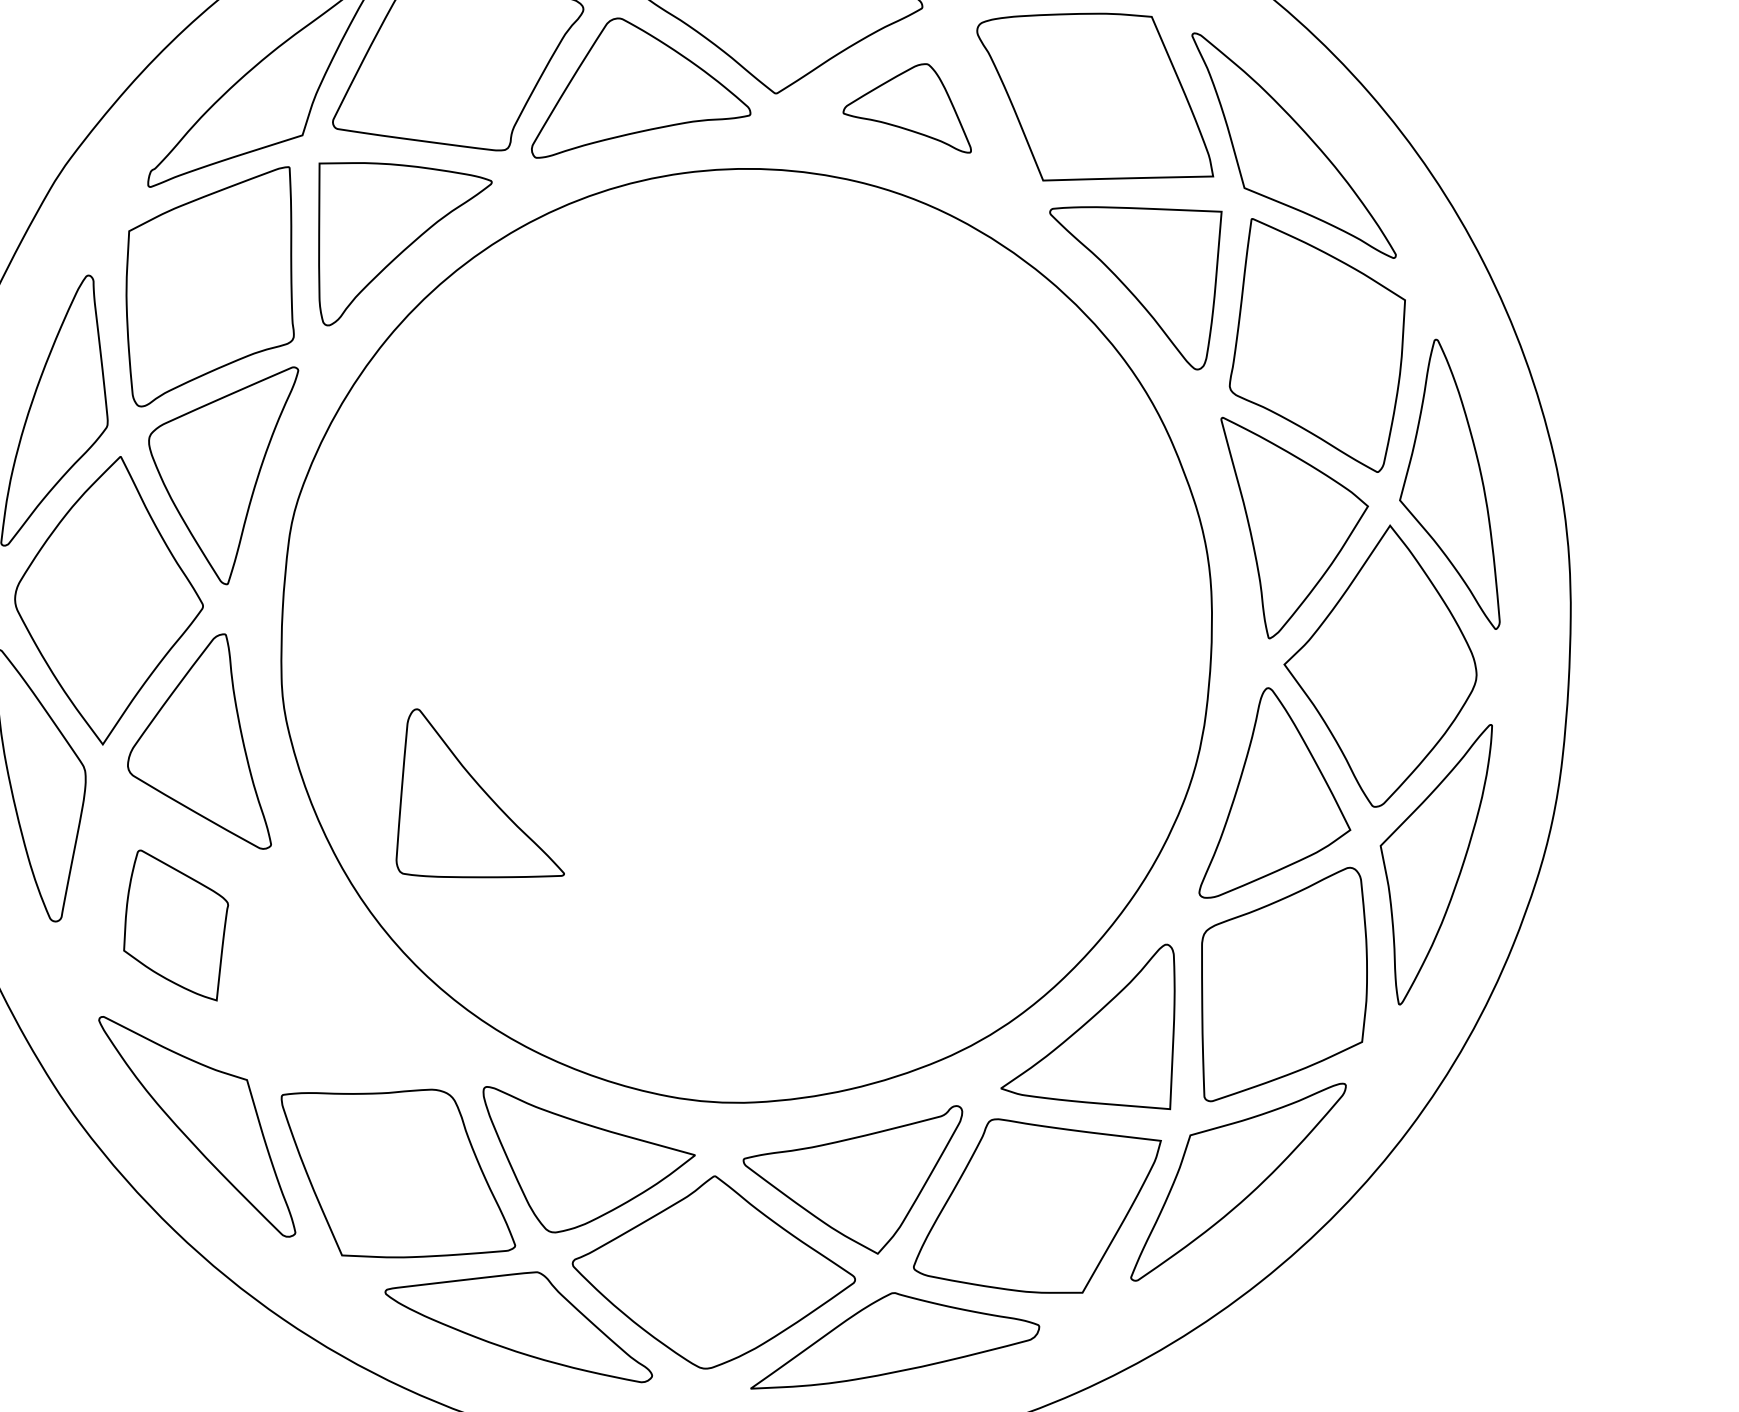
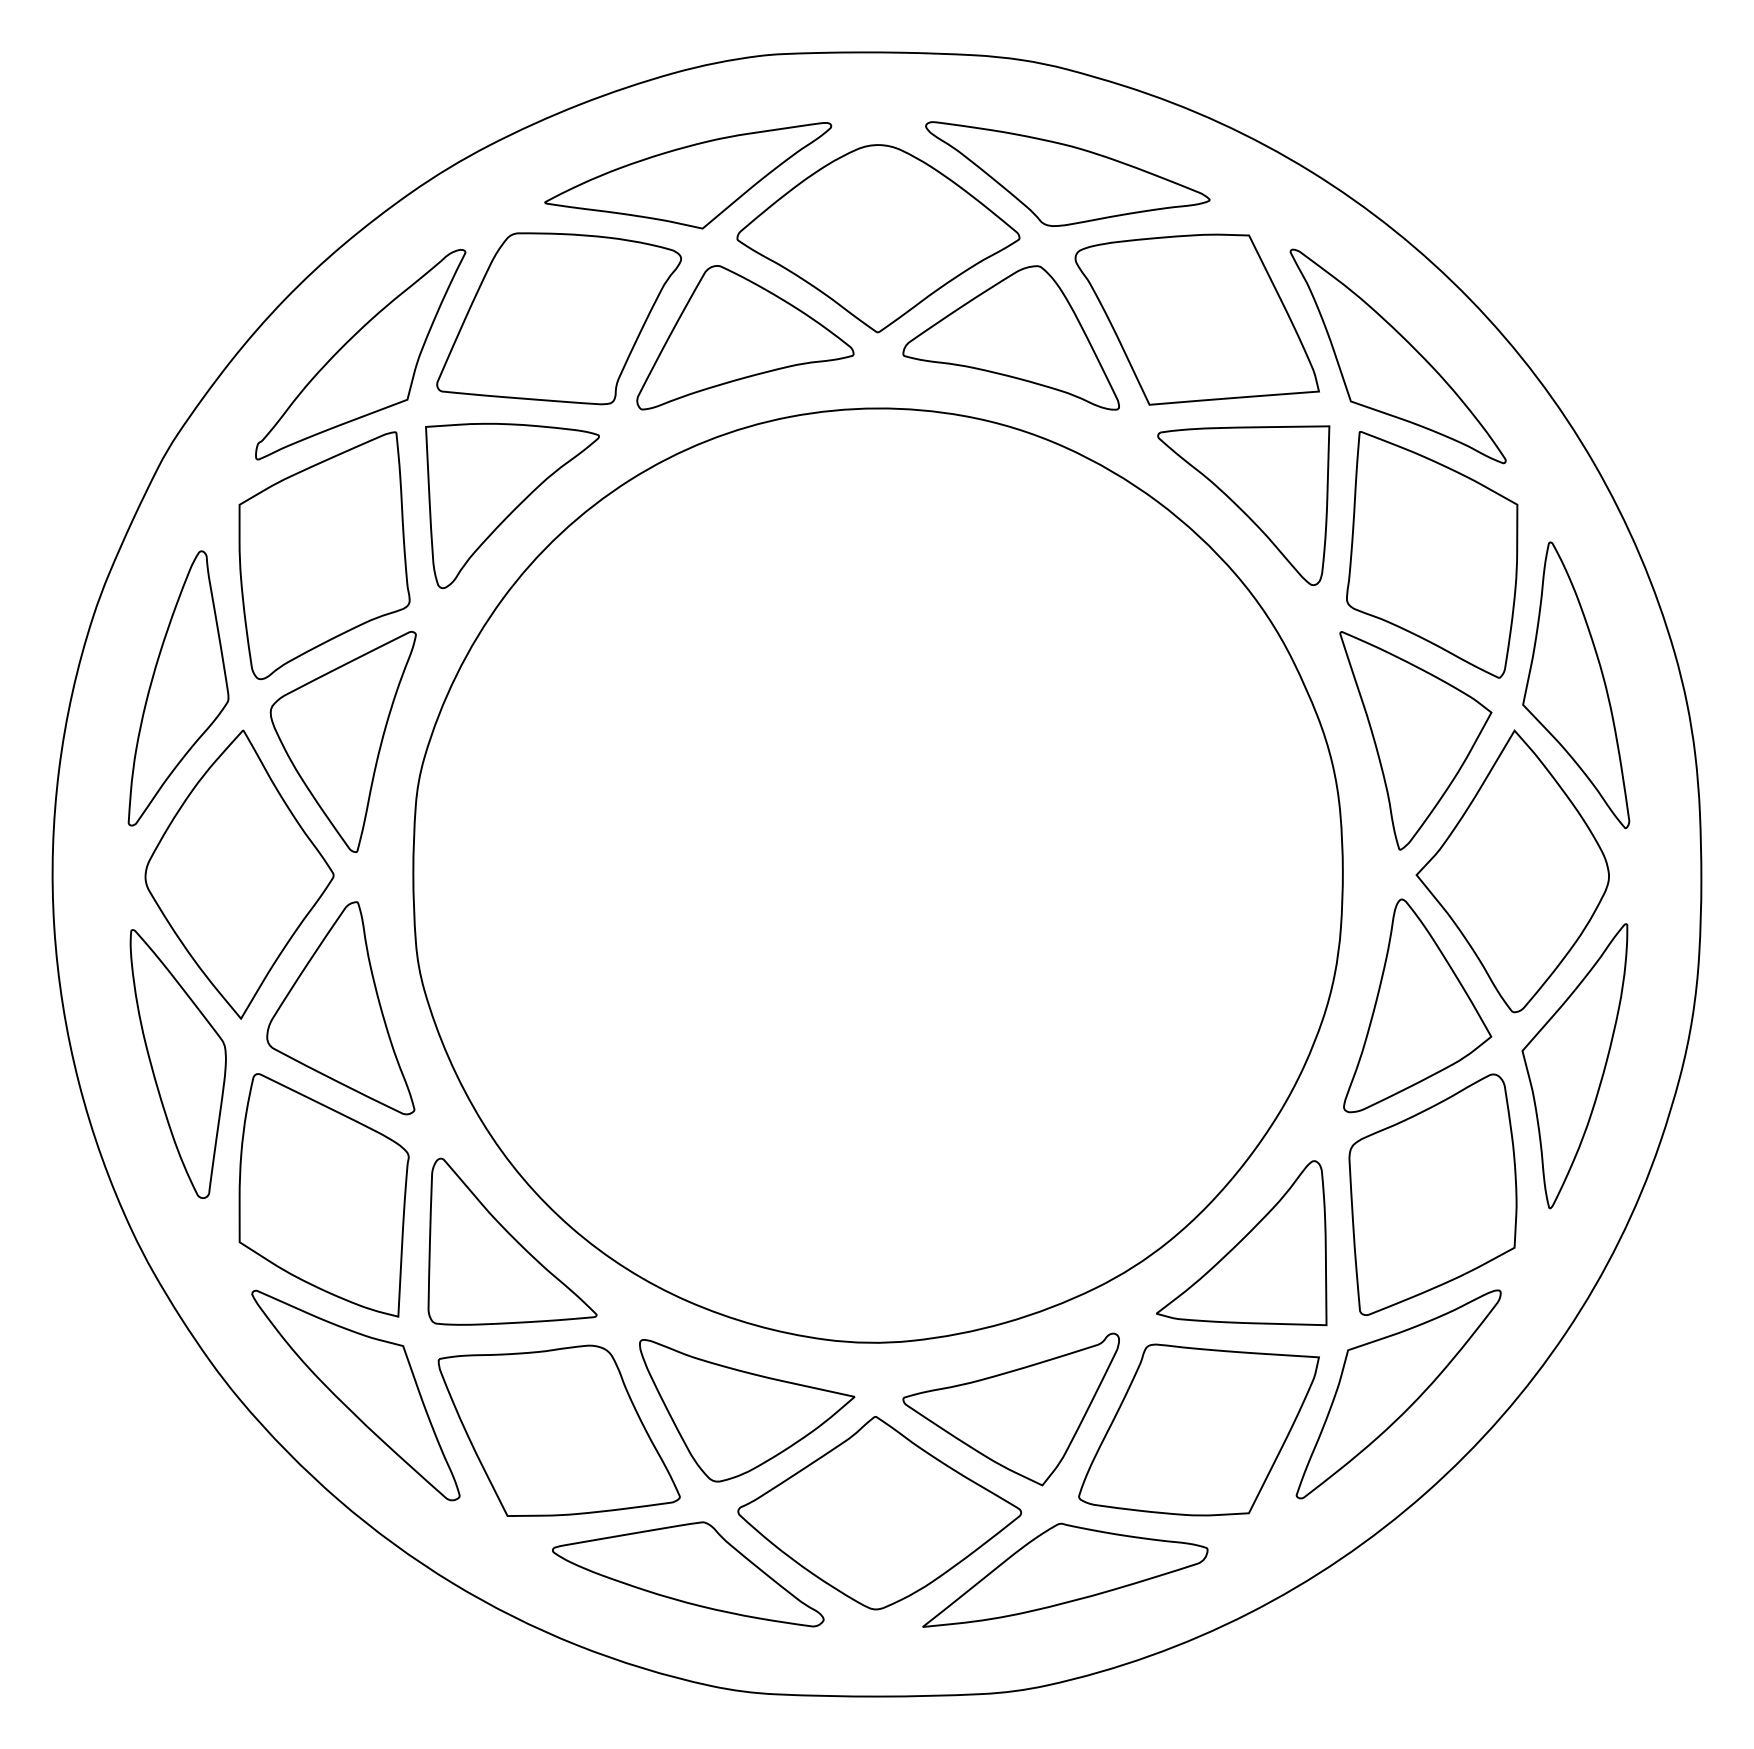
part: (908, 105) -> (1010, 337), size x1.67
part: (484, 795) -> (512, 1241), moved
part: (175, 925) -> (323, 1195), size x1.67

